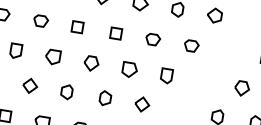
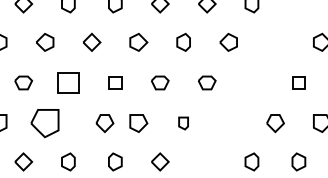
part: (77, 26) -> (68, 82), size x1.6
part: (52, 57) -> (44, 123), size x1.6
part: (91, 63) -> (104, 123), moved
part: (166, 76) -> (183, 123), size x0.7

